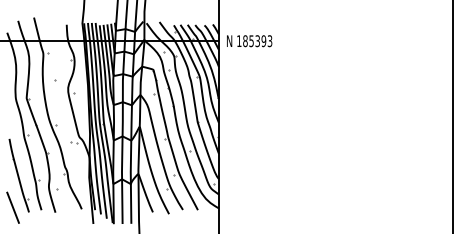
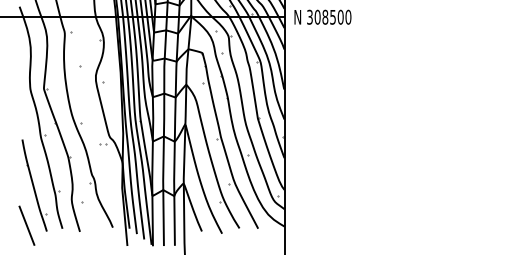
text: (254, 41) -> (328, 17), 185393 -> 308500

